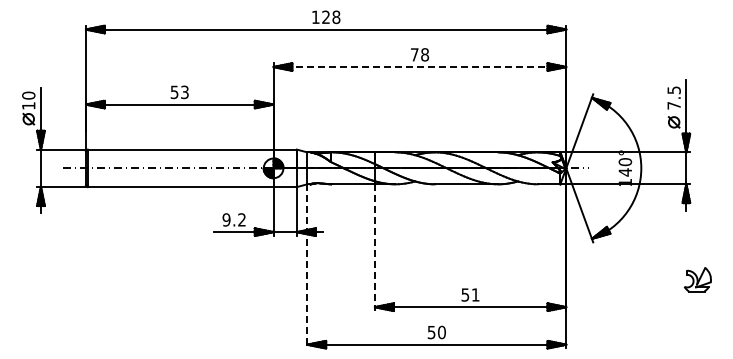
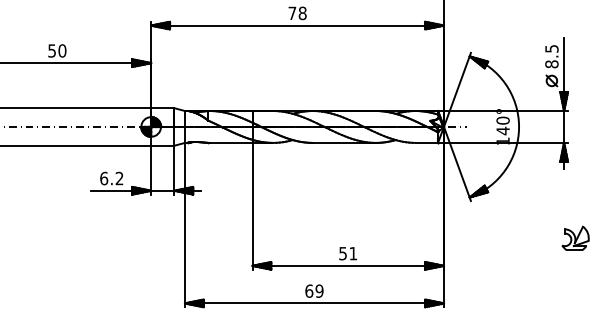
line: (420, 67) -> (298, 26), dashed -> solid
text: (184, 92) -> (62, 51), 53 -> 50
text: (673, 105) -> (551, 64), 7.5 -> 8.5
text: (226, 219) -> (104, 178), 9.2 -> 6.2
line: (374, 248) -> (252, 207), dashed -> solid
line: (307, 266) -> (185, 225), dashed -> solid
text: (436, 332) -> (314, 291), 50 -> 69

